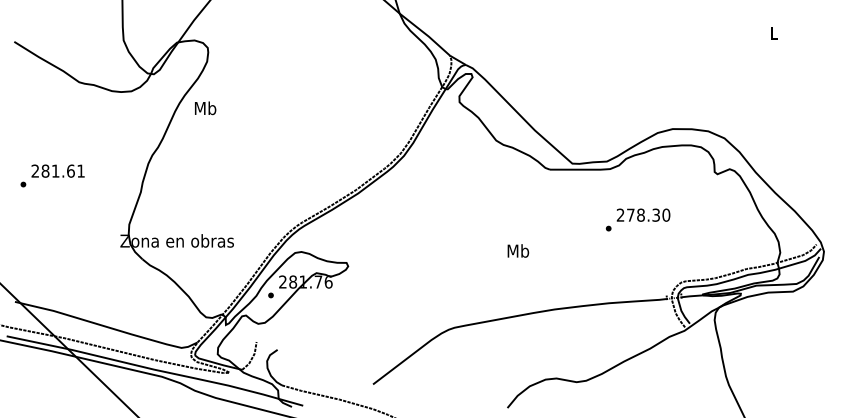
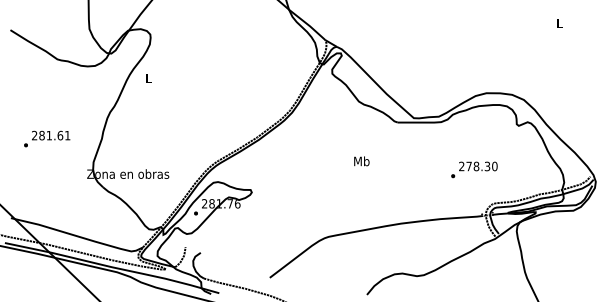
text: (205, 108) -> (148, 78), Mb -> L
text: (53, 175) -> (47, 138), moved
text: (638, 219) -> (474, 169), moved
text: (517, 251) -> (361, 161), moved

